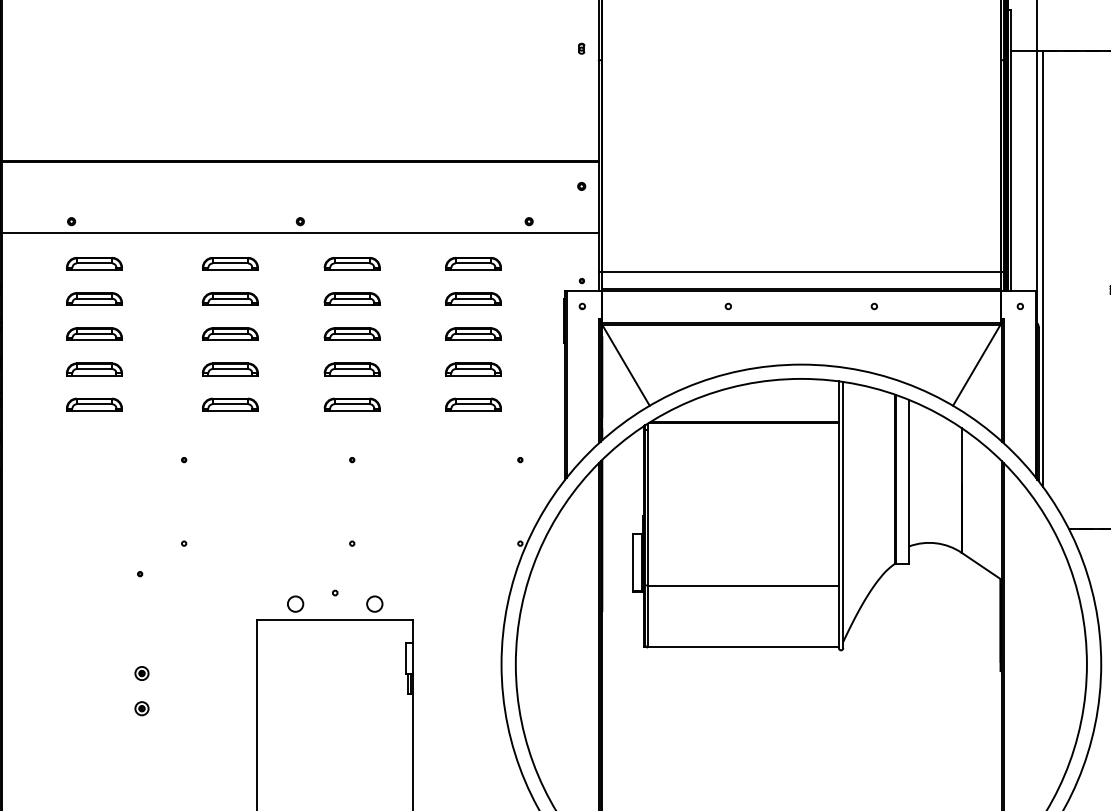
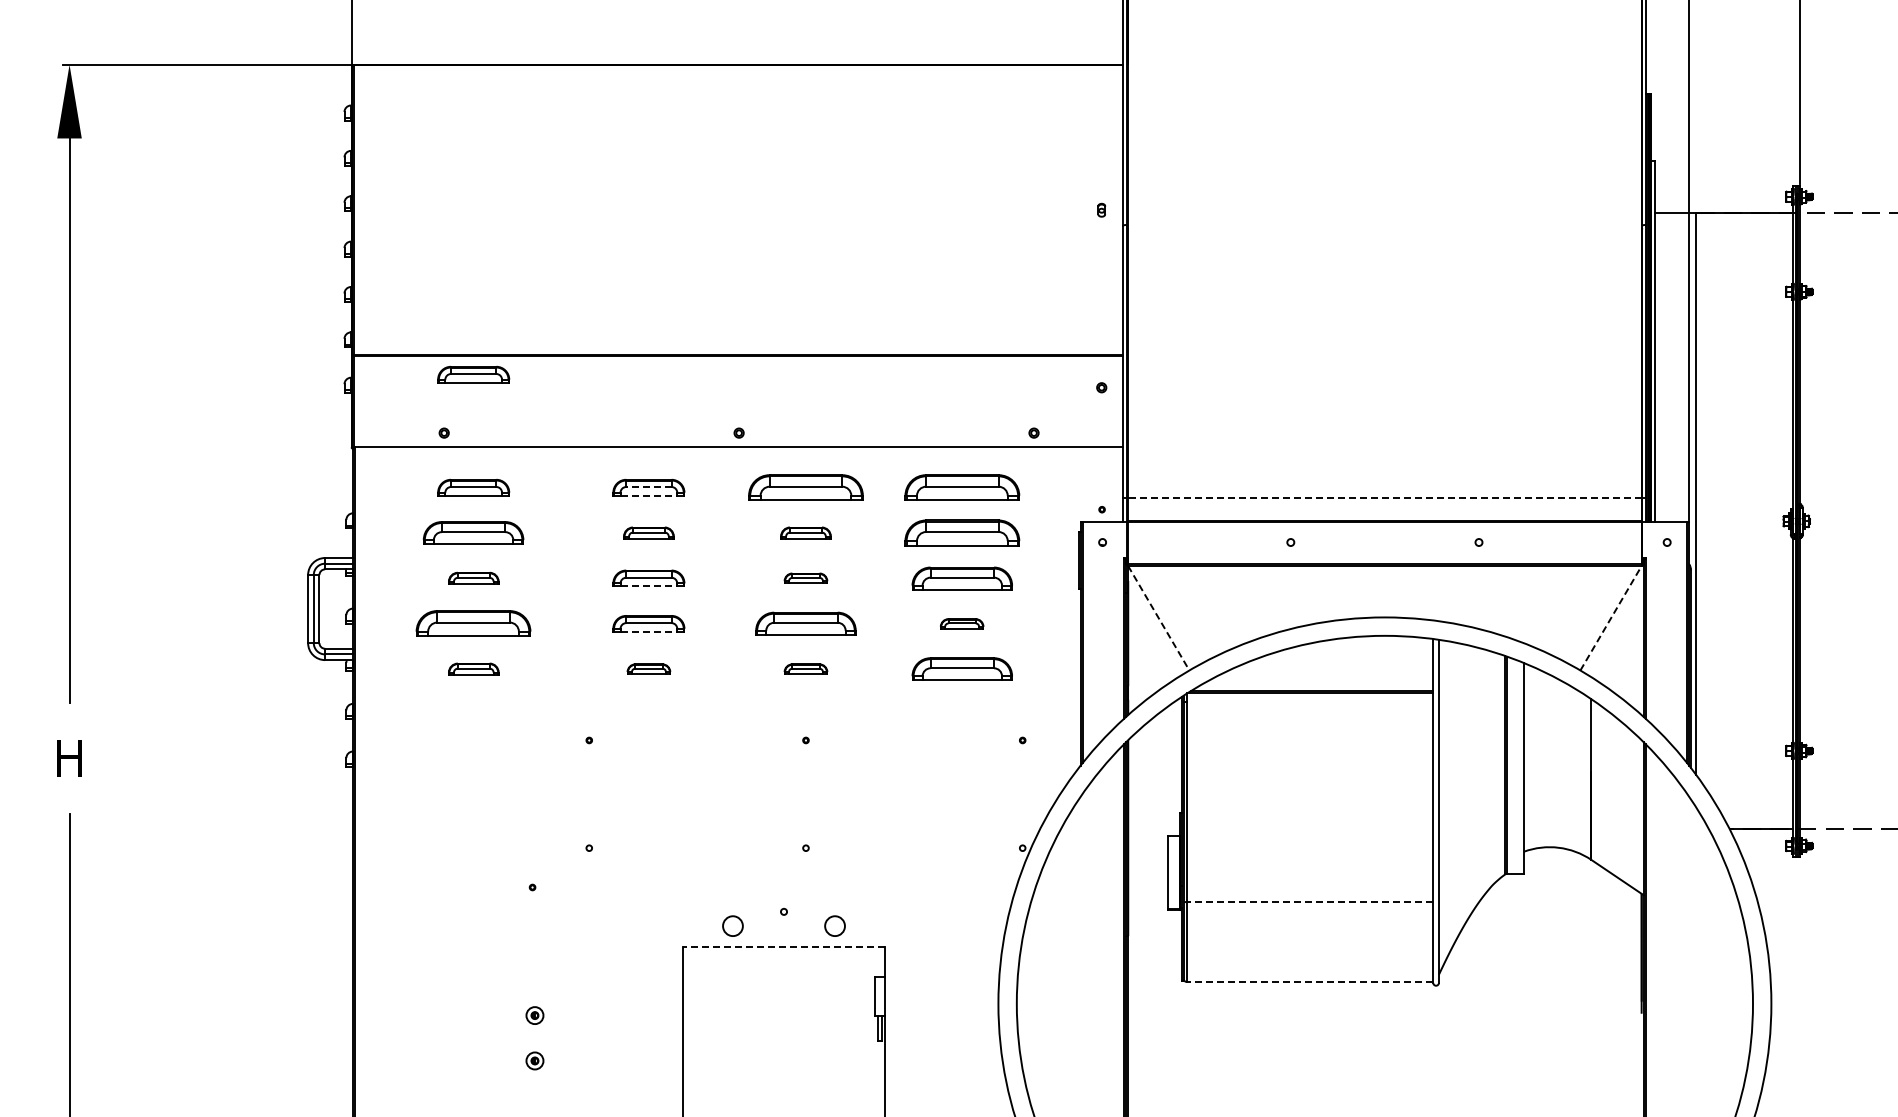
part: (94, 176) -> (473, 374), added
line: (230, 263) -> (648, 487), solid -> dashed
part: (351, 263) -> (805, 487), size x1.6
part: (472, 263) -> (961, 487), size x1.6
line: (230, 270) -> (649, 495), solid -> dashed
line: (801, 272) -> (1384, 498), solid -> dashed
part: (94, 298) -> (473, 532), size x1.4
part: (230, 298) -> (648, 532), size x0.7
part: (351, 298) -> (805, 532), size x0.7
part: (472, 298) -> (961, 532), size x1.6
part: (94, 333) -> (473, 577), size x0.7
part: (351, 333) -> (805, 577), size x0.6
part: (472, 333) -> (961, 577), size x1.4
line: (230, 340) -> (649, 586), solid -> dashed
line: (625, 365) -> (1158, 618), solid -> dashed
line: (977, 365) -> (1611, 618), solid -> dashed
part: (94, 369) -> (473, 623), size x1.6
part: (351, 369) -> (805, 623), size x1.4
part: (472, 369) -> (961, 623), size x0.6
line: (230, 375) -> (649, 631), solid -> dashed
part: (94, 404) -> (473, 668), size x0.7
part: (230, 404) -> (648, 668), size x0.6
part: (351, 404) -> (805, 668), size x0.6
part: (472, 404) -> (961, 668), size x1.4
line: (743, 585) -> (1310, 902), solid -> dashed
line: (335, 619) -> (784, 946), solid -> dashed
line: (743, 647) -> (1310, 981), solid -> dashed

